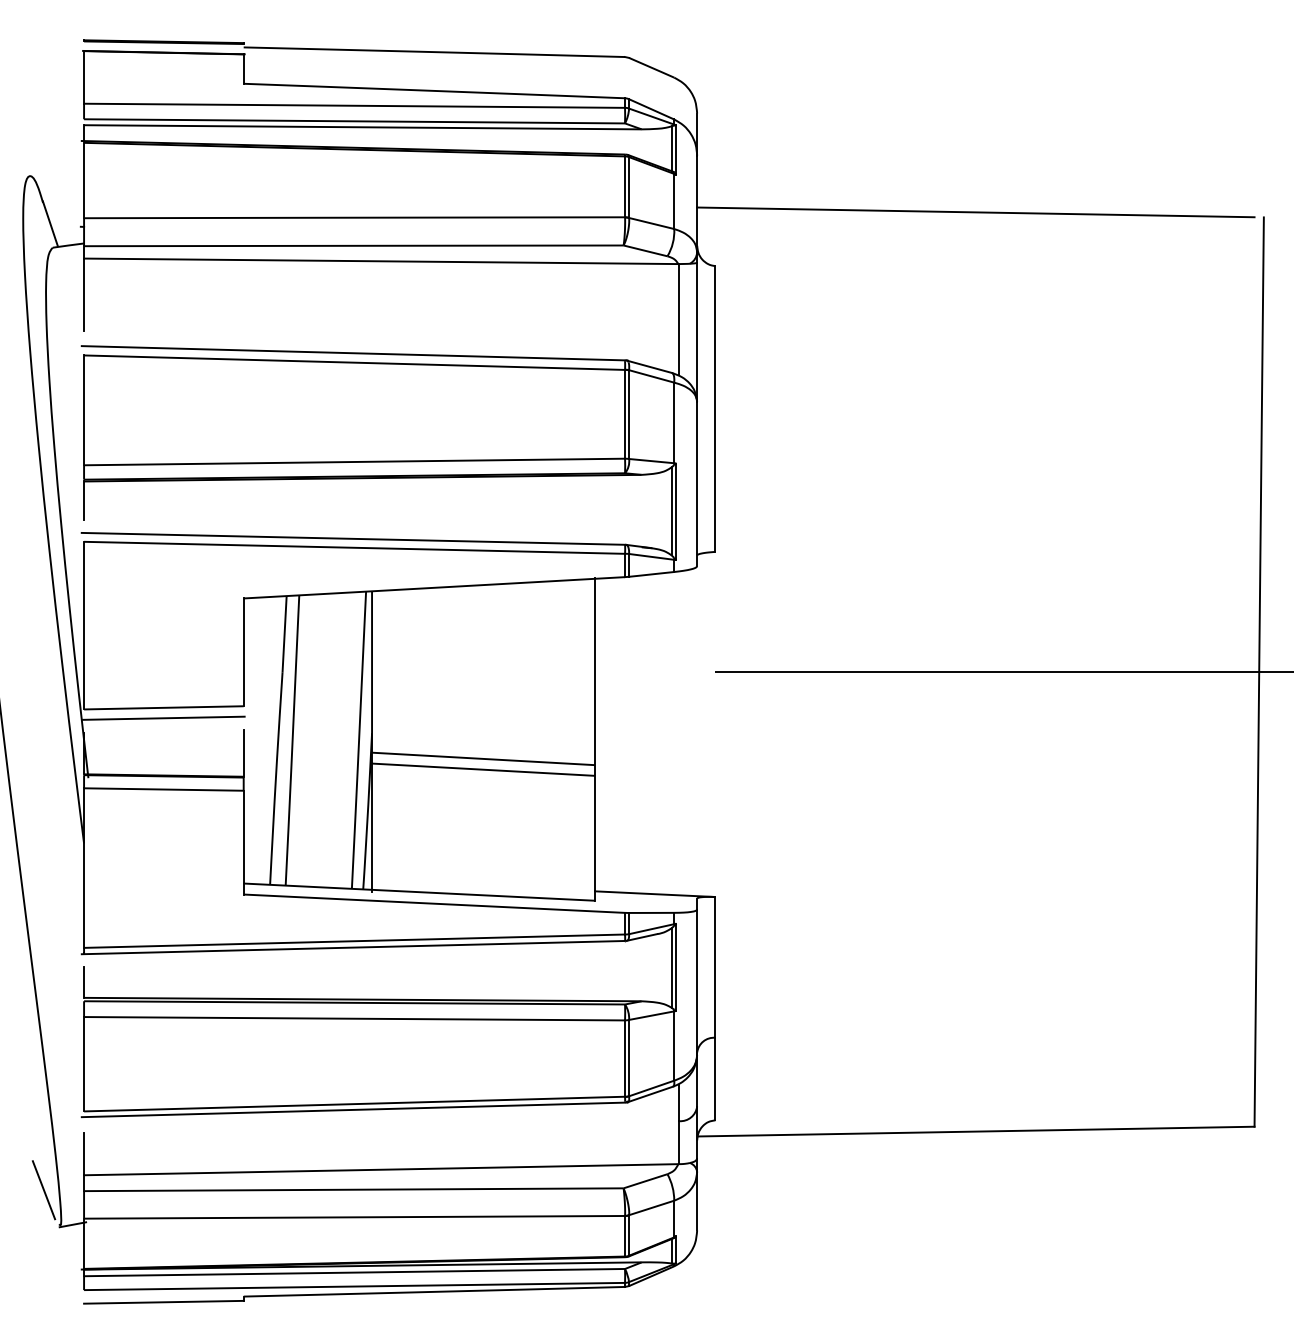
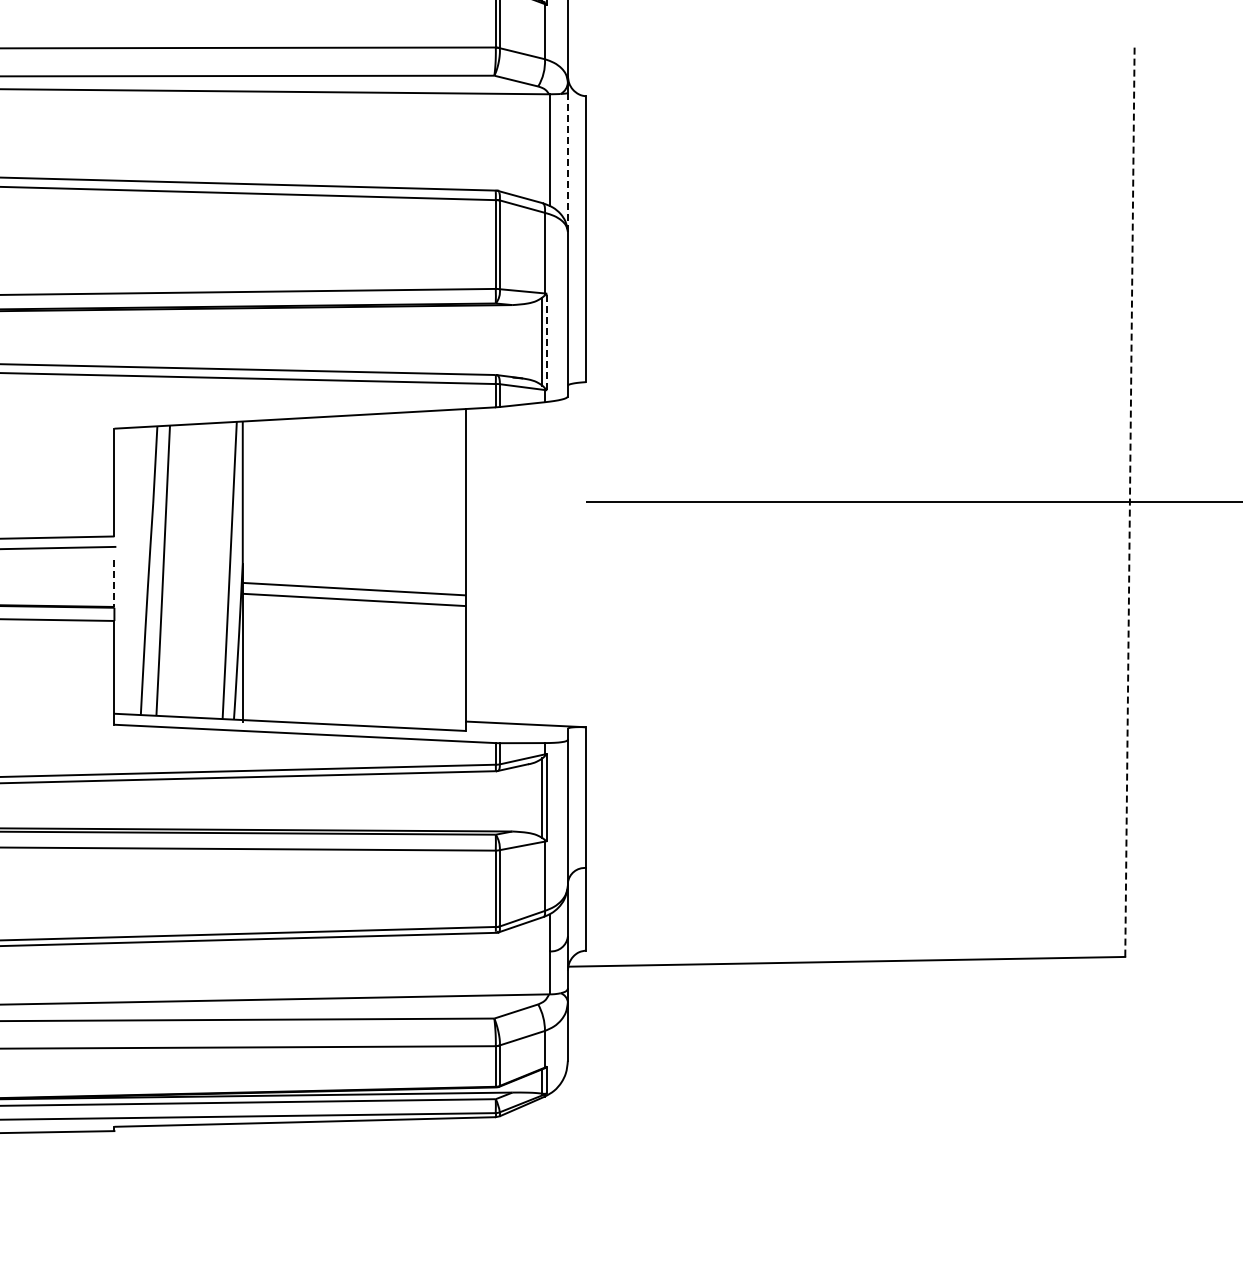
line: (975, 212) -> (846, 42), removed
line: (697, 332) -> (568, 162), solid -> dashed
line: (676, 511) -> (547, 341), solid -> dashed
line: (1259, 672) -> (1130, 502), solid -> dashed
line: (243, 753) -> (114, 583), solid -> dashed

